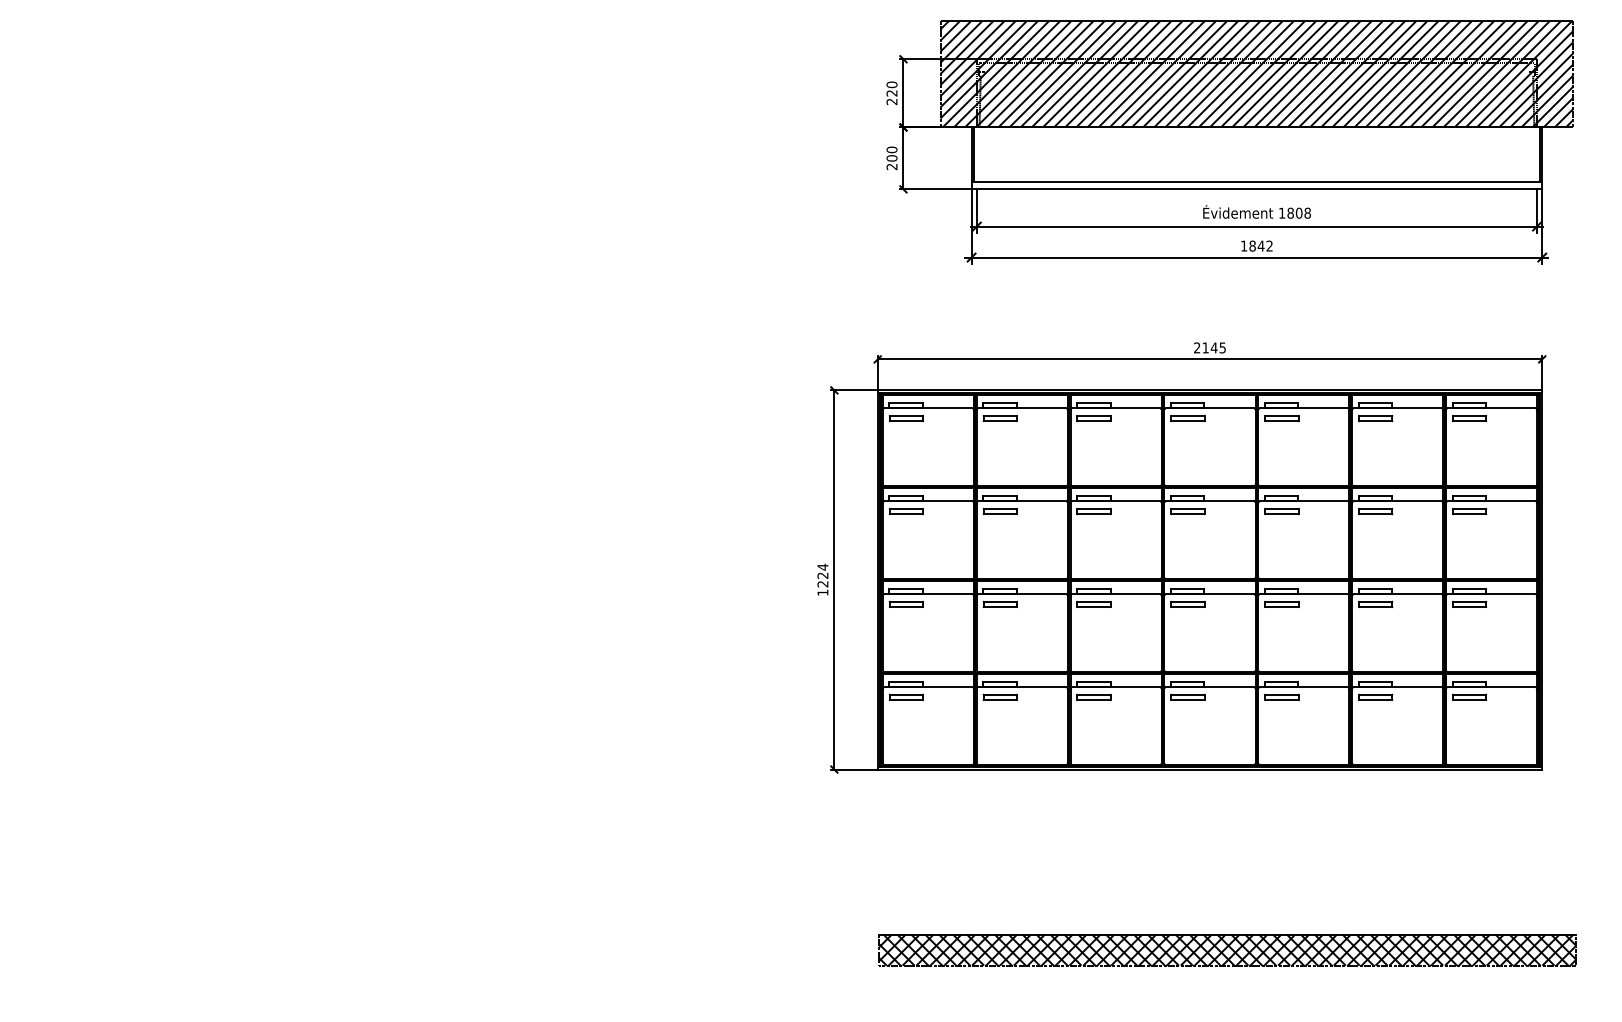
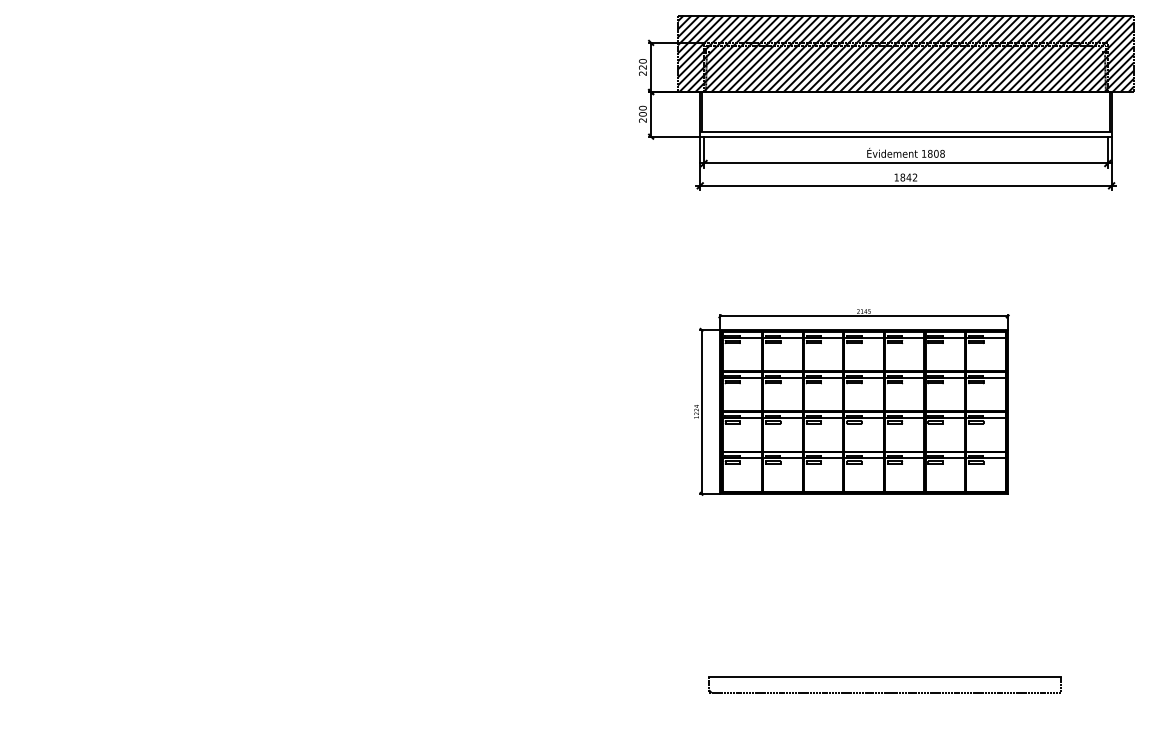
part: (1181, 557) -> (851, 402), size x0.6
part: (1227, 950) -> (884, 685), size x0.7

